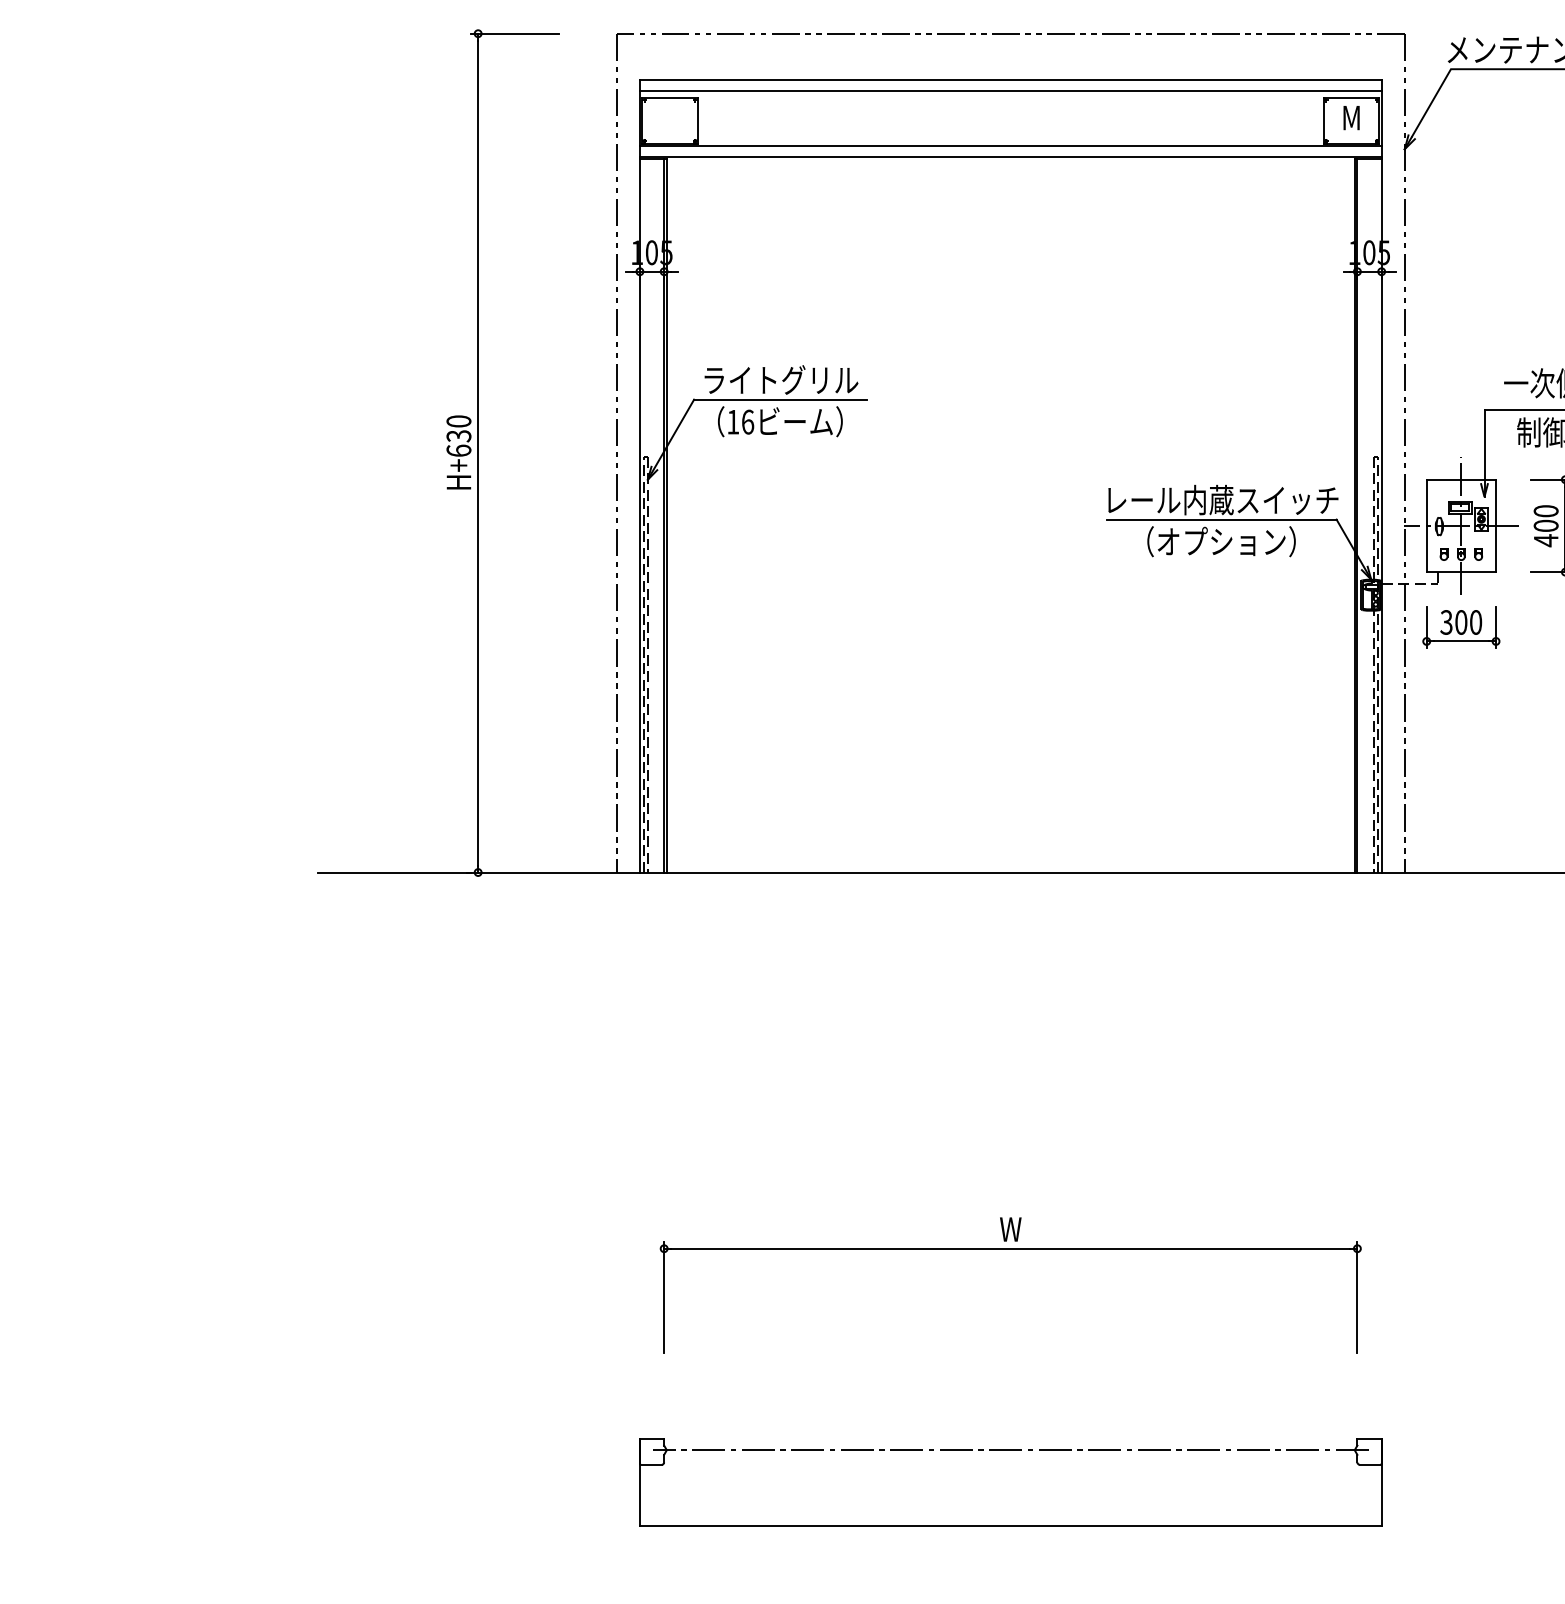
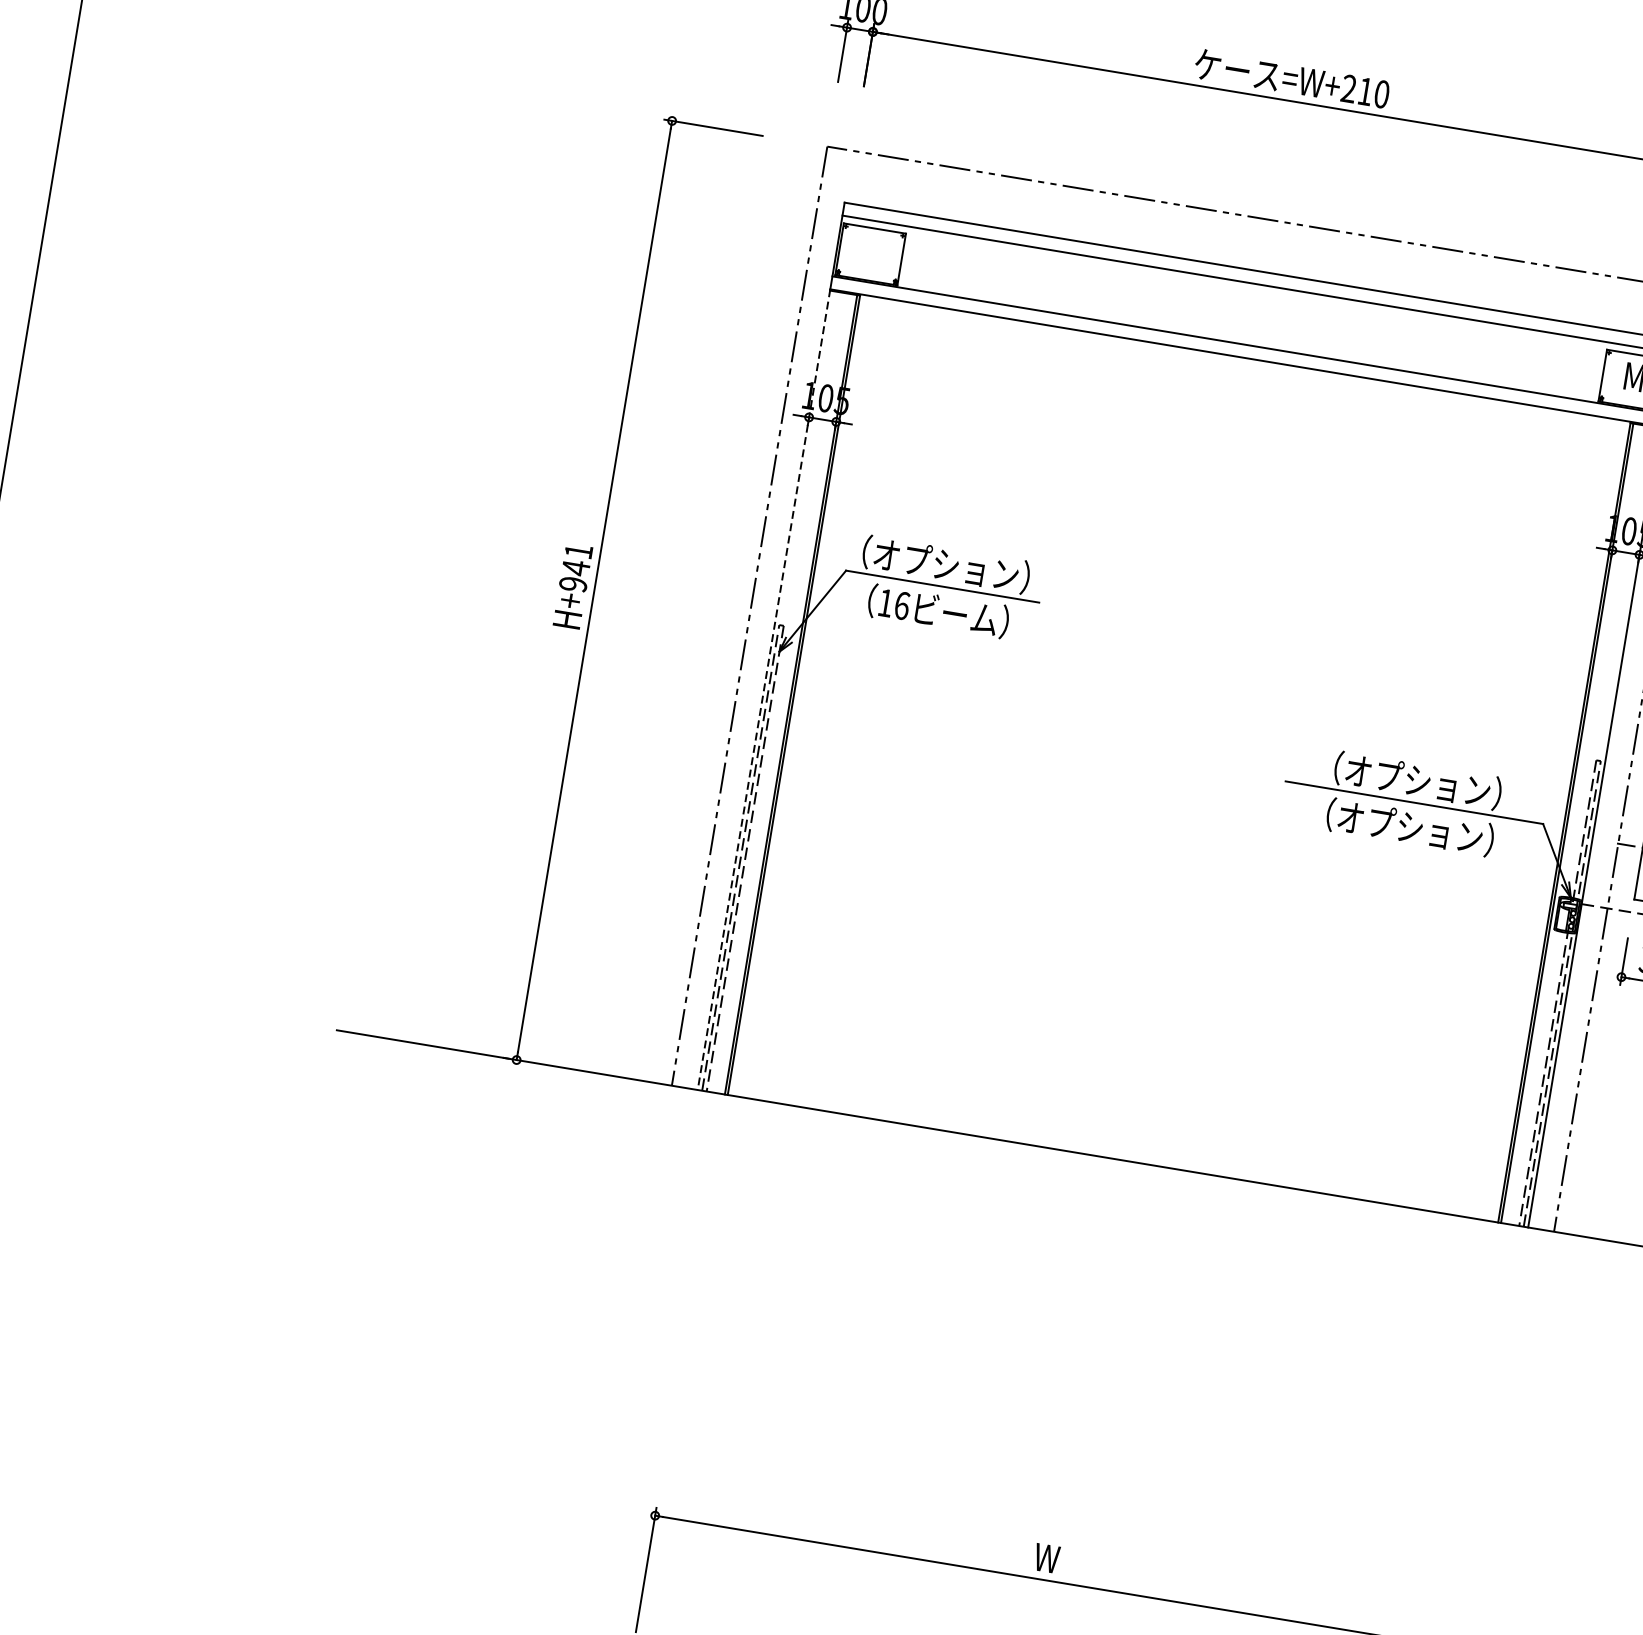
text: (781, 379) -> (947, 564), ライトグリル -> （オプション）
text: (458, 435) -> (575, 567), H+630 -> H+941
text: (1223, 499) -> (1420, 780), レール内蔵スイッチ -> （オプション）
line: (639, 514) -> (763, 689), solid -> dashed

